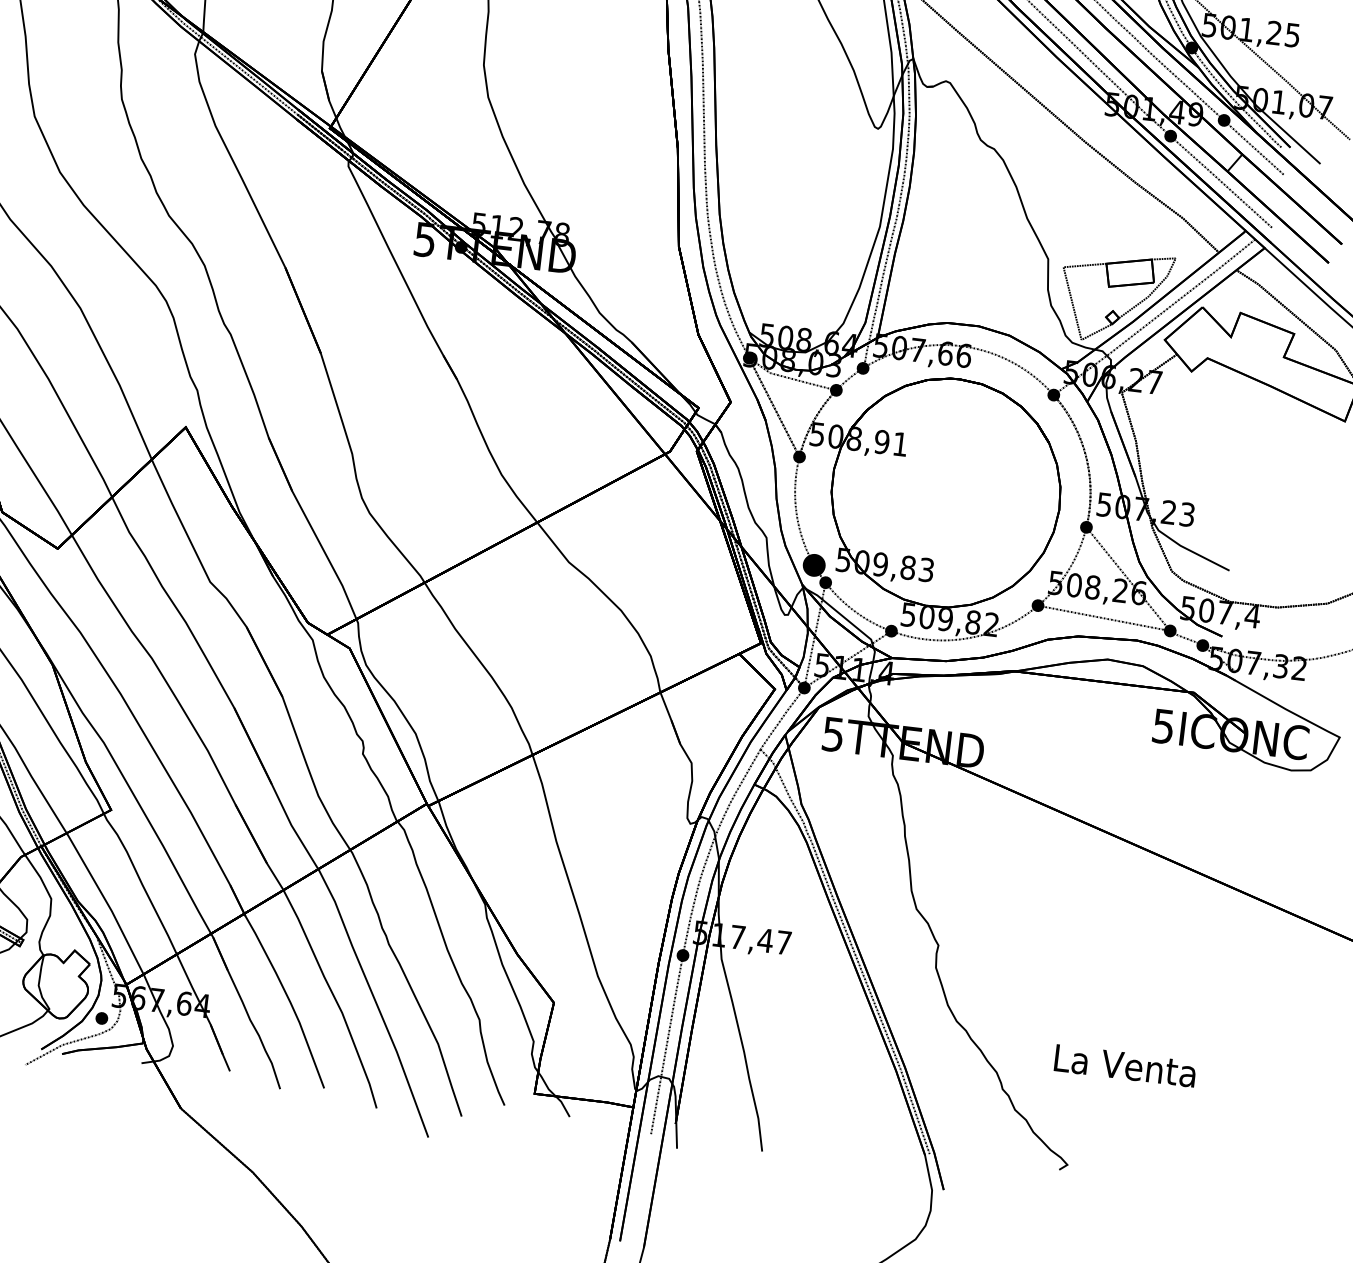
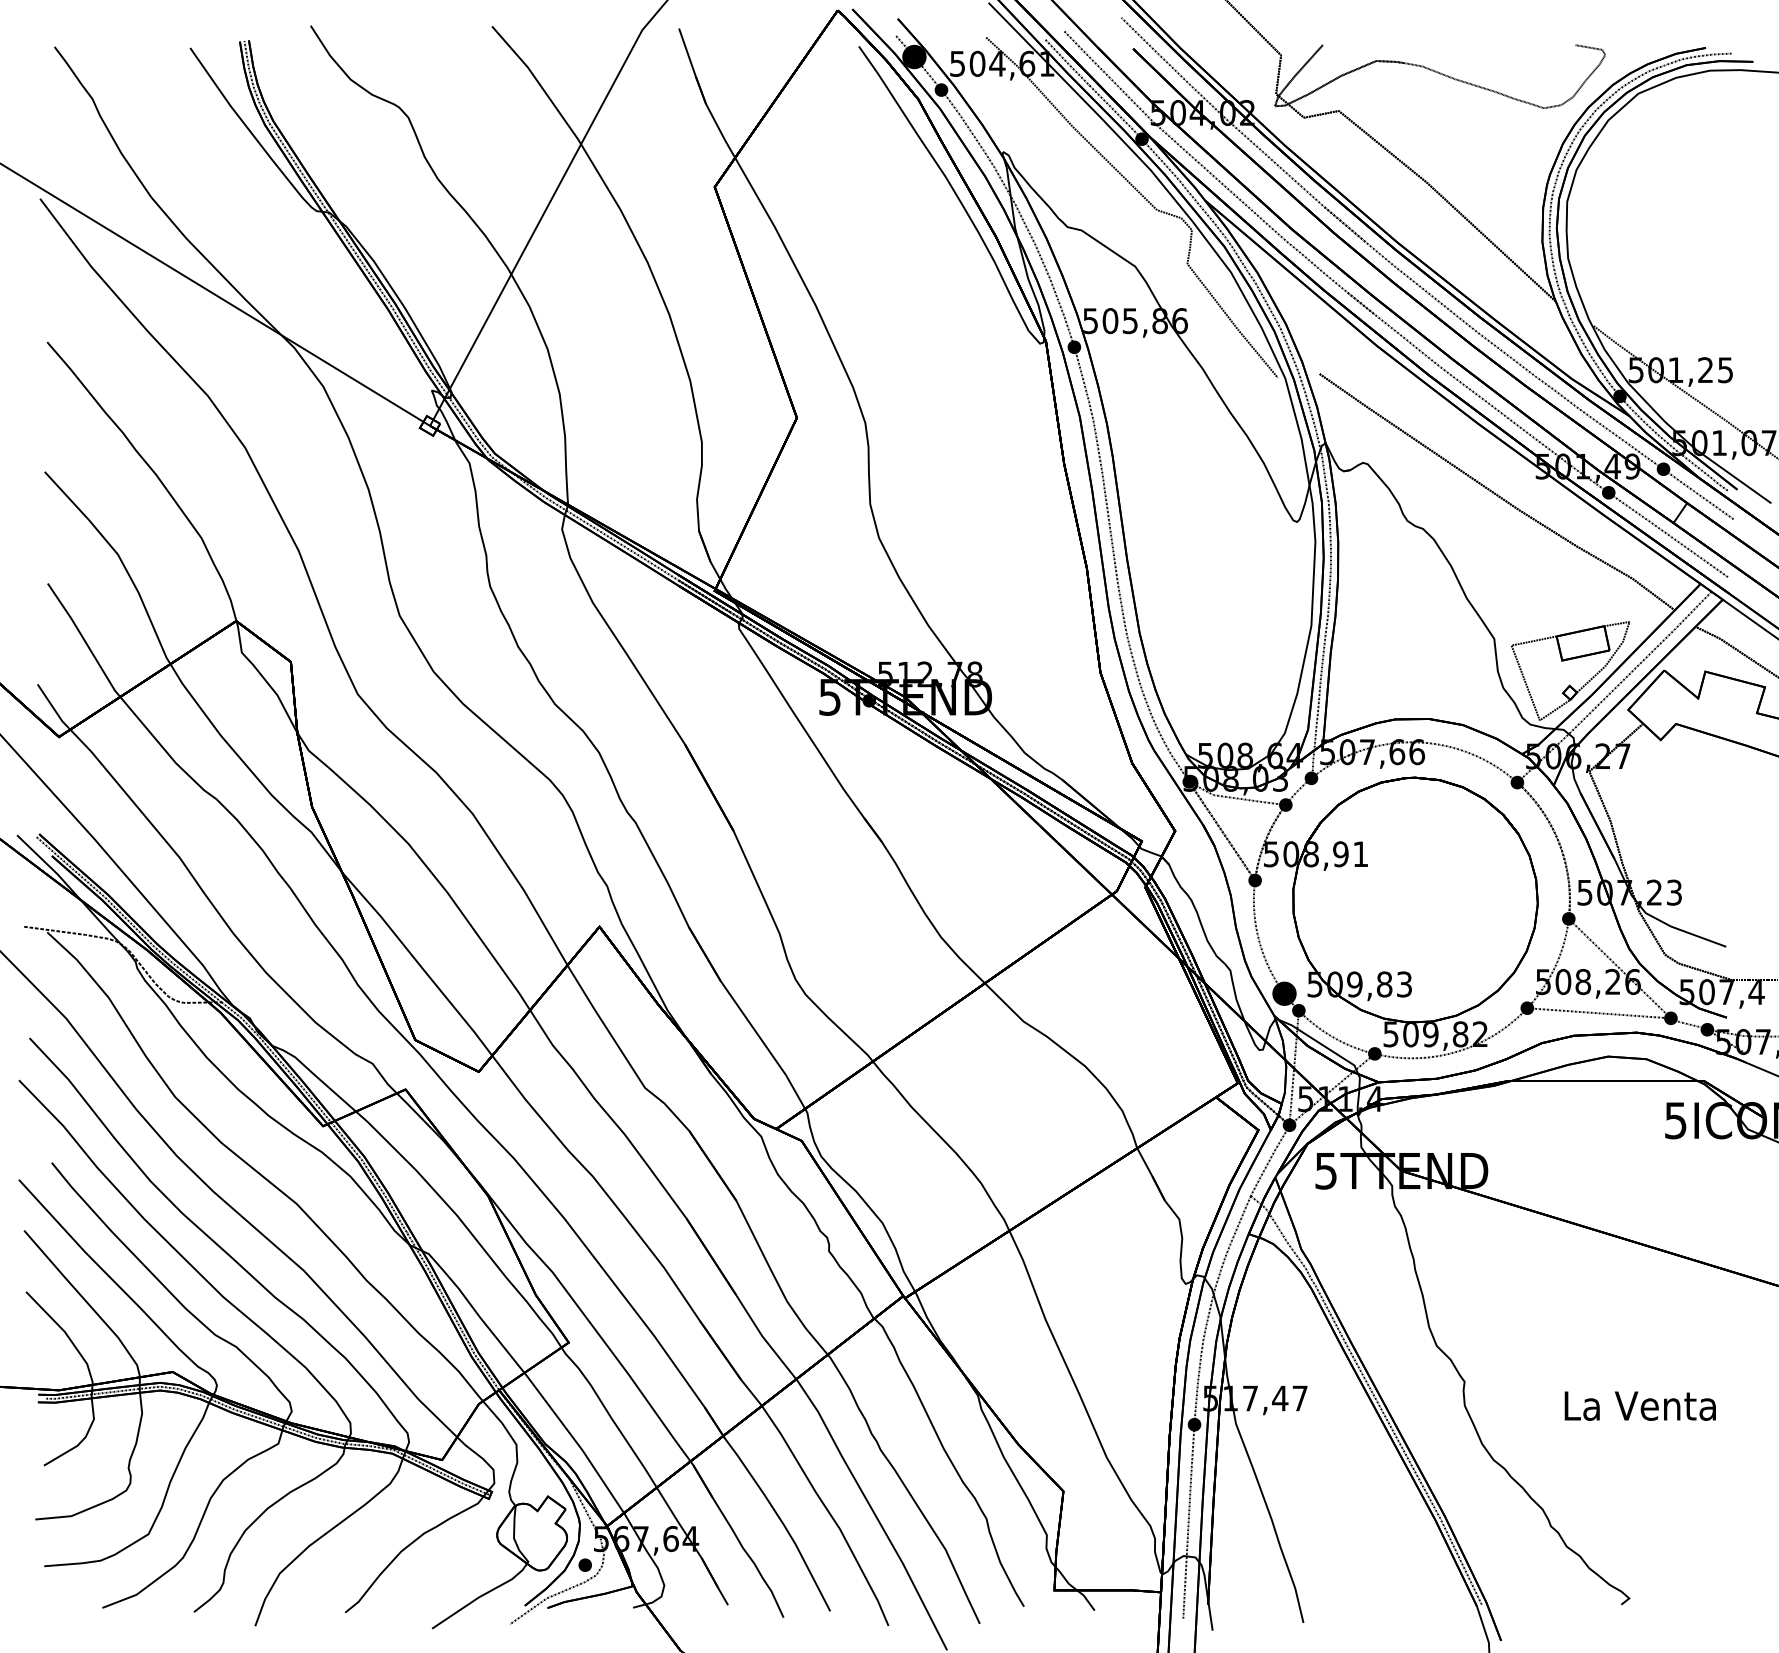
text: (1124, 1065) -> (1639, 1405), moved

